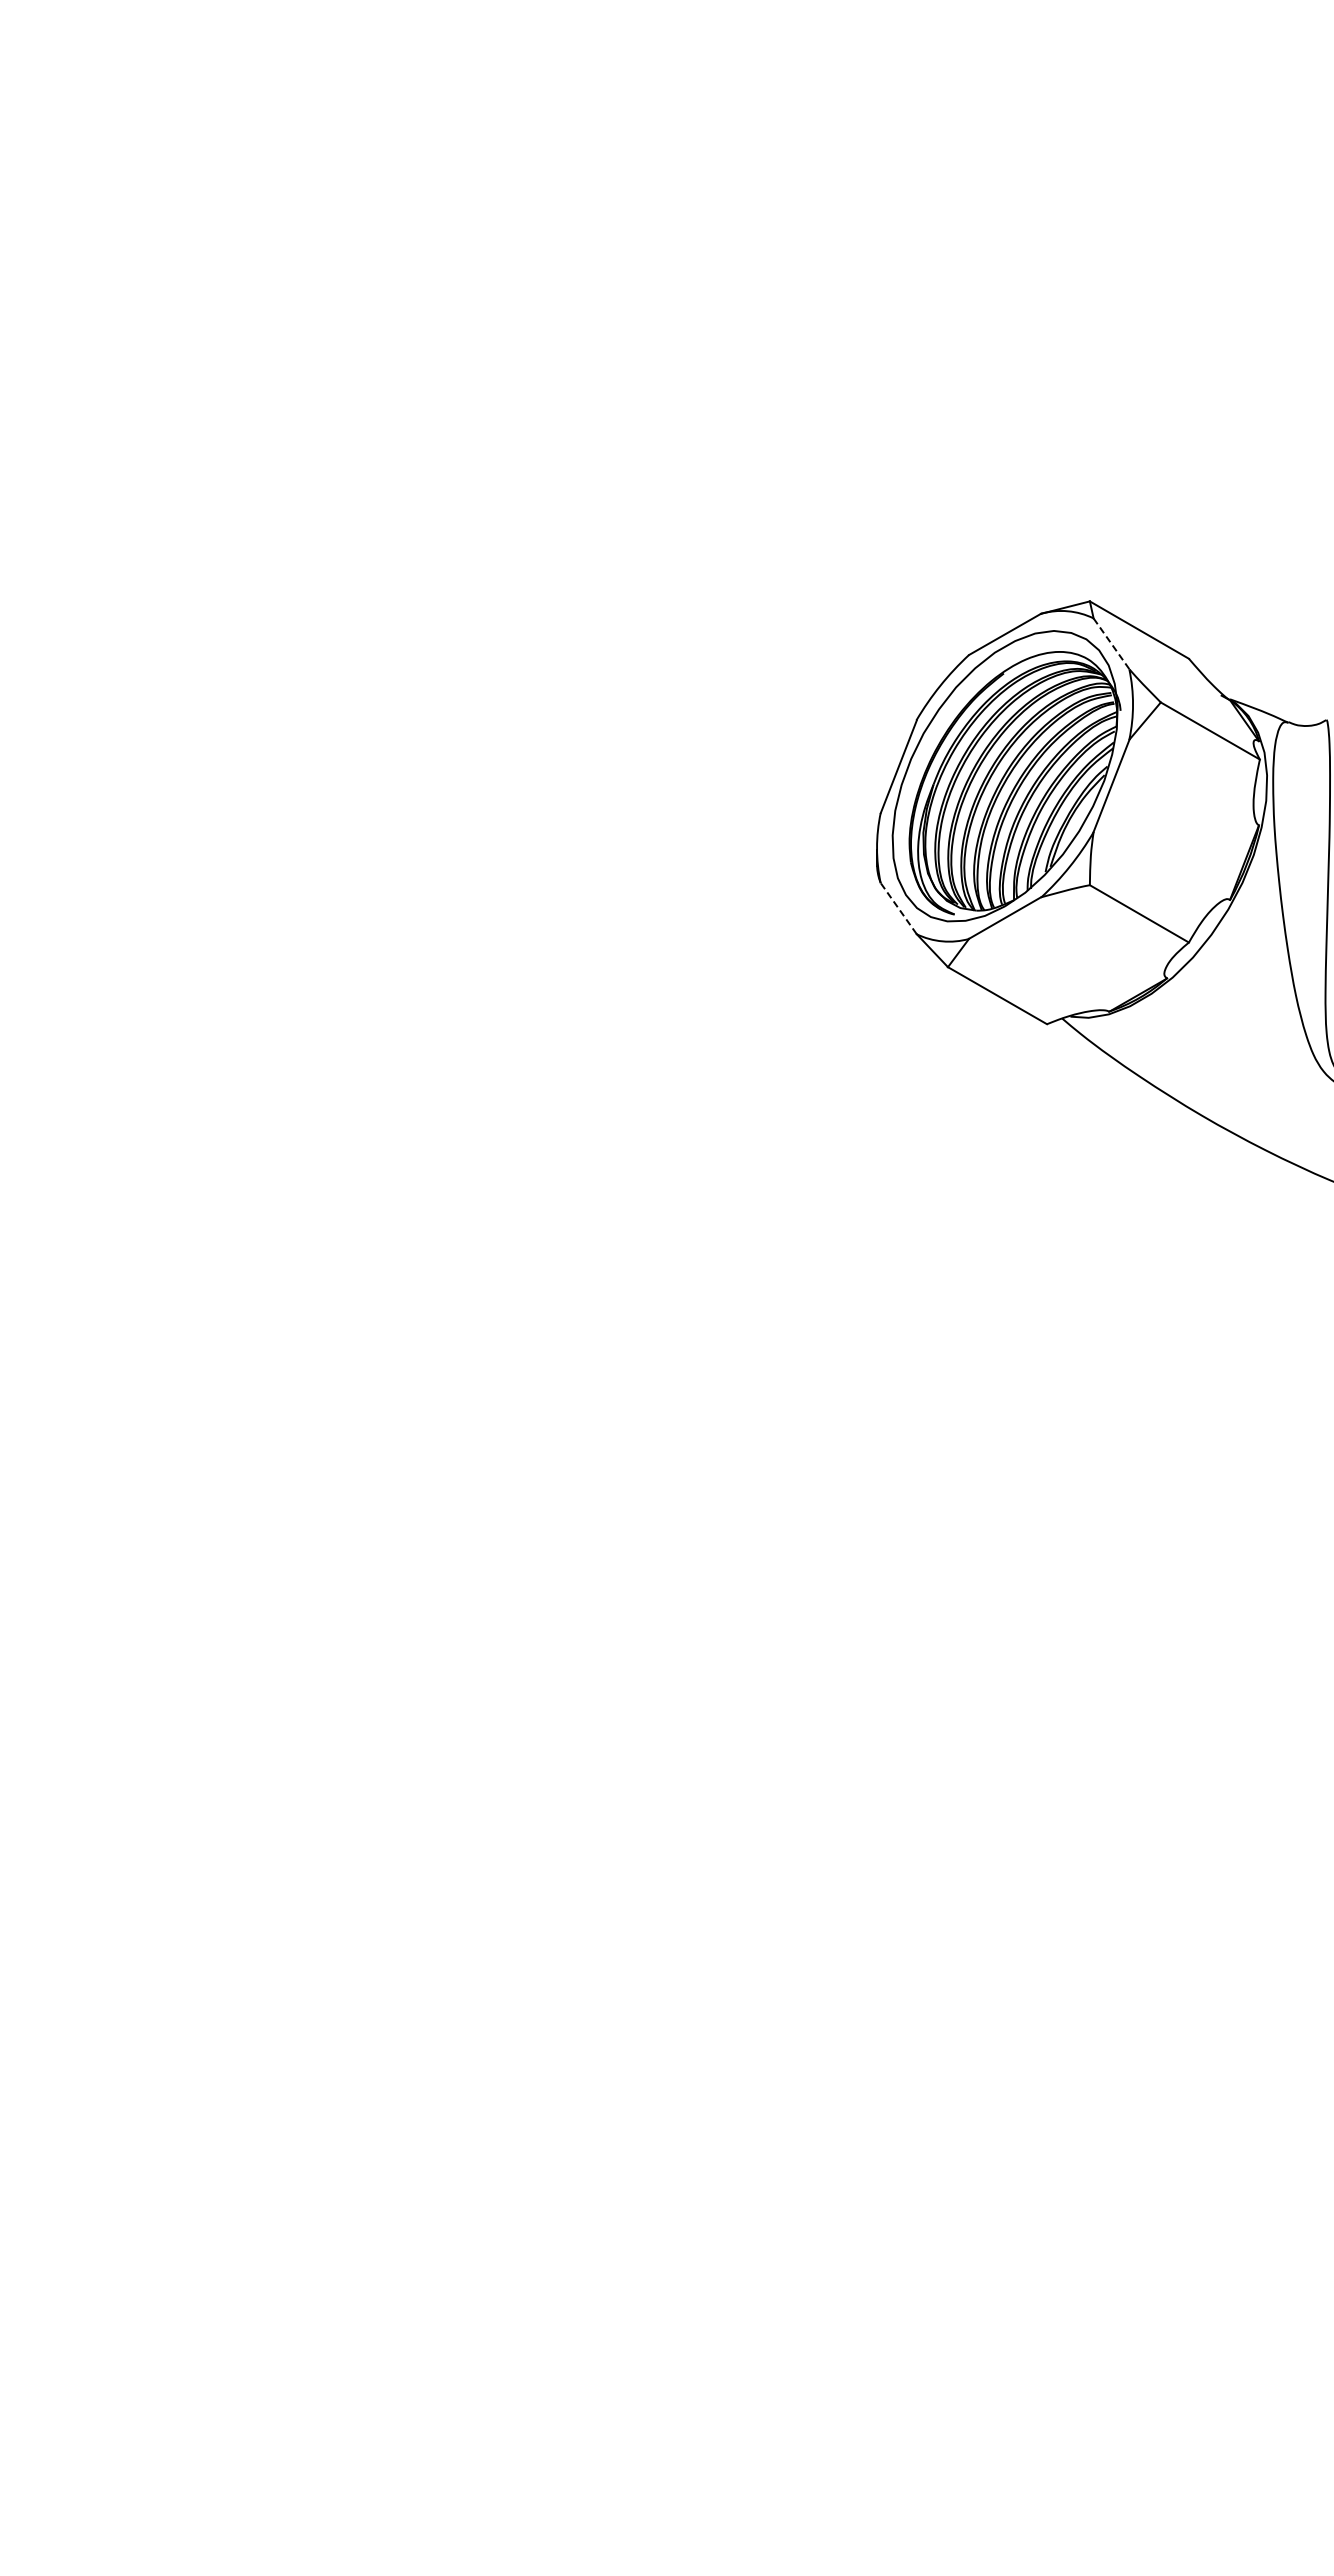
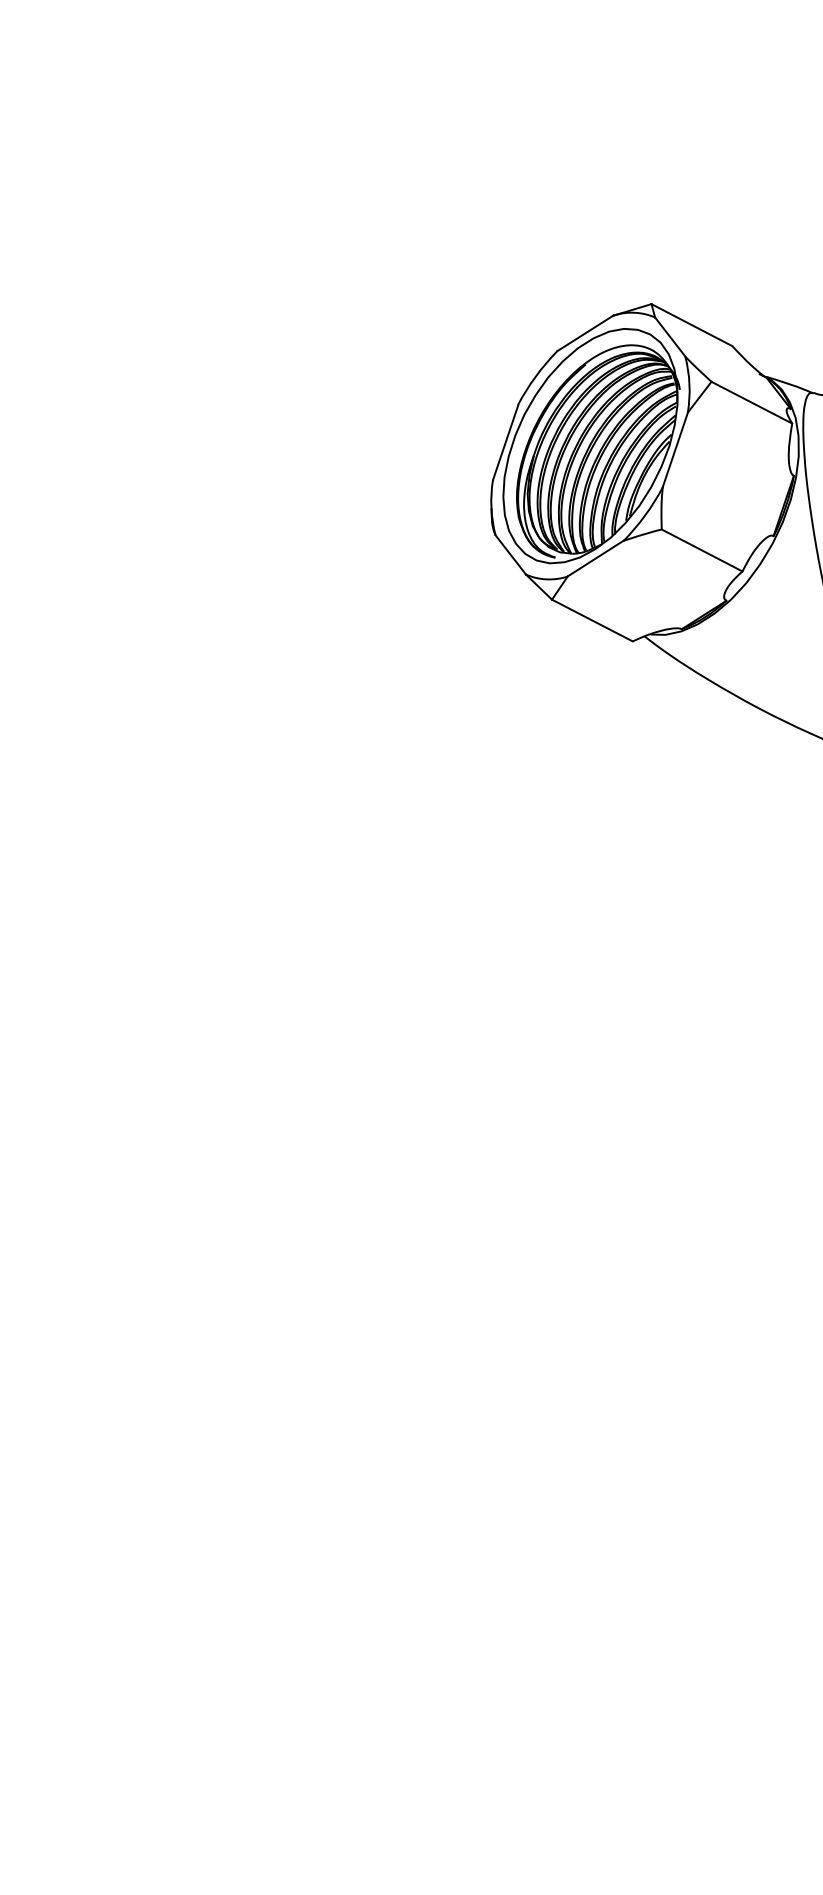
line: (1111, 644) -> (670, 337), dashed -> solid
line: (898, 908) -> (510, 554), dashed -> solid

